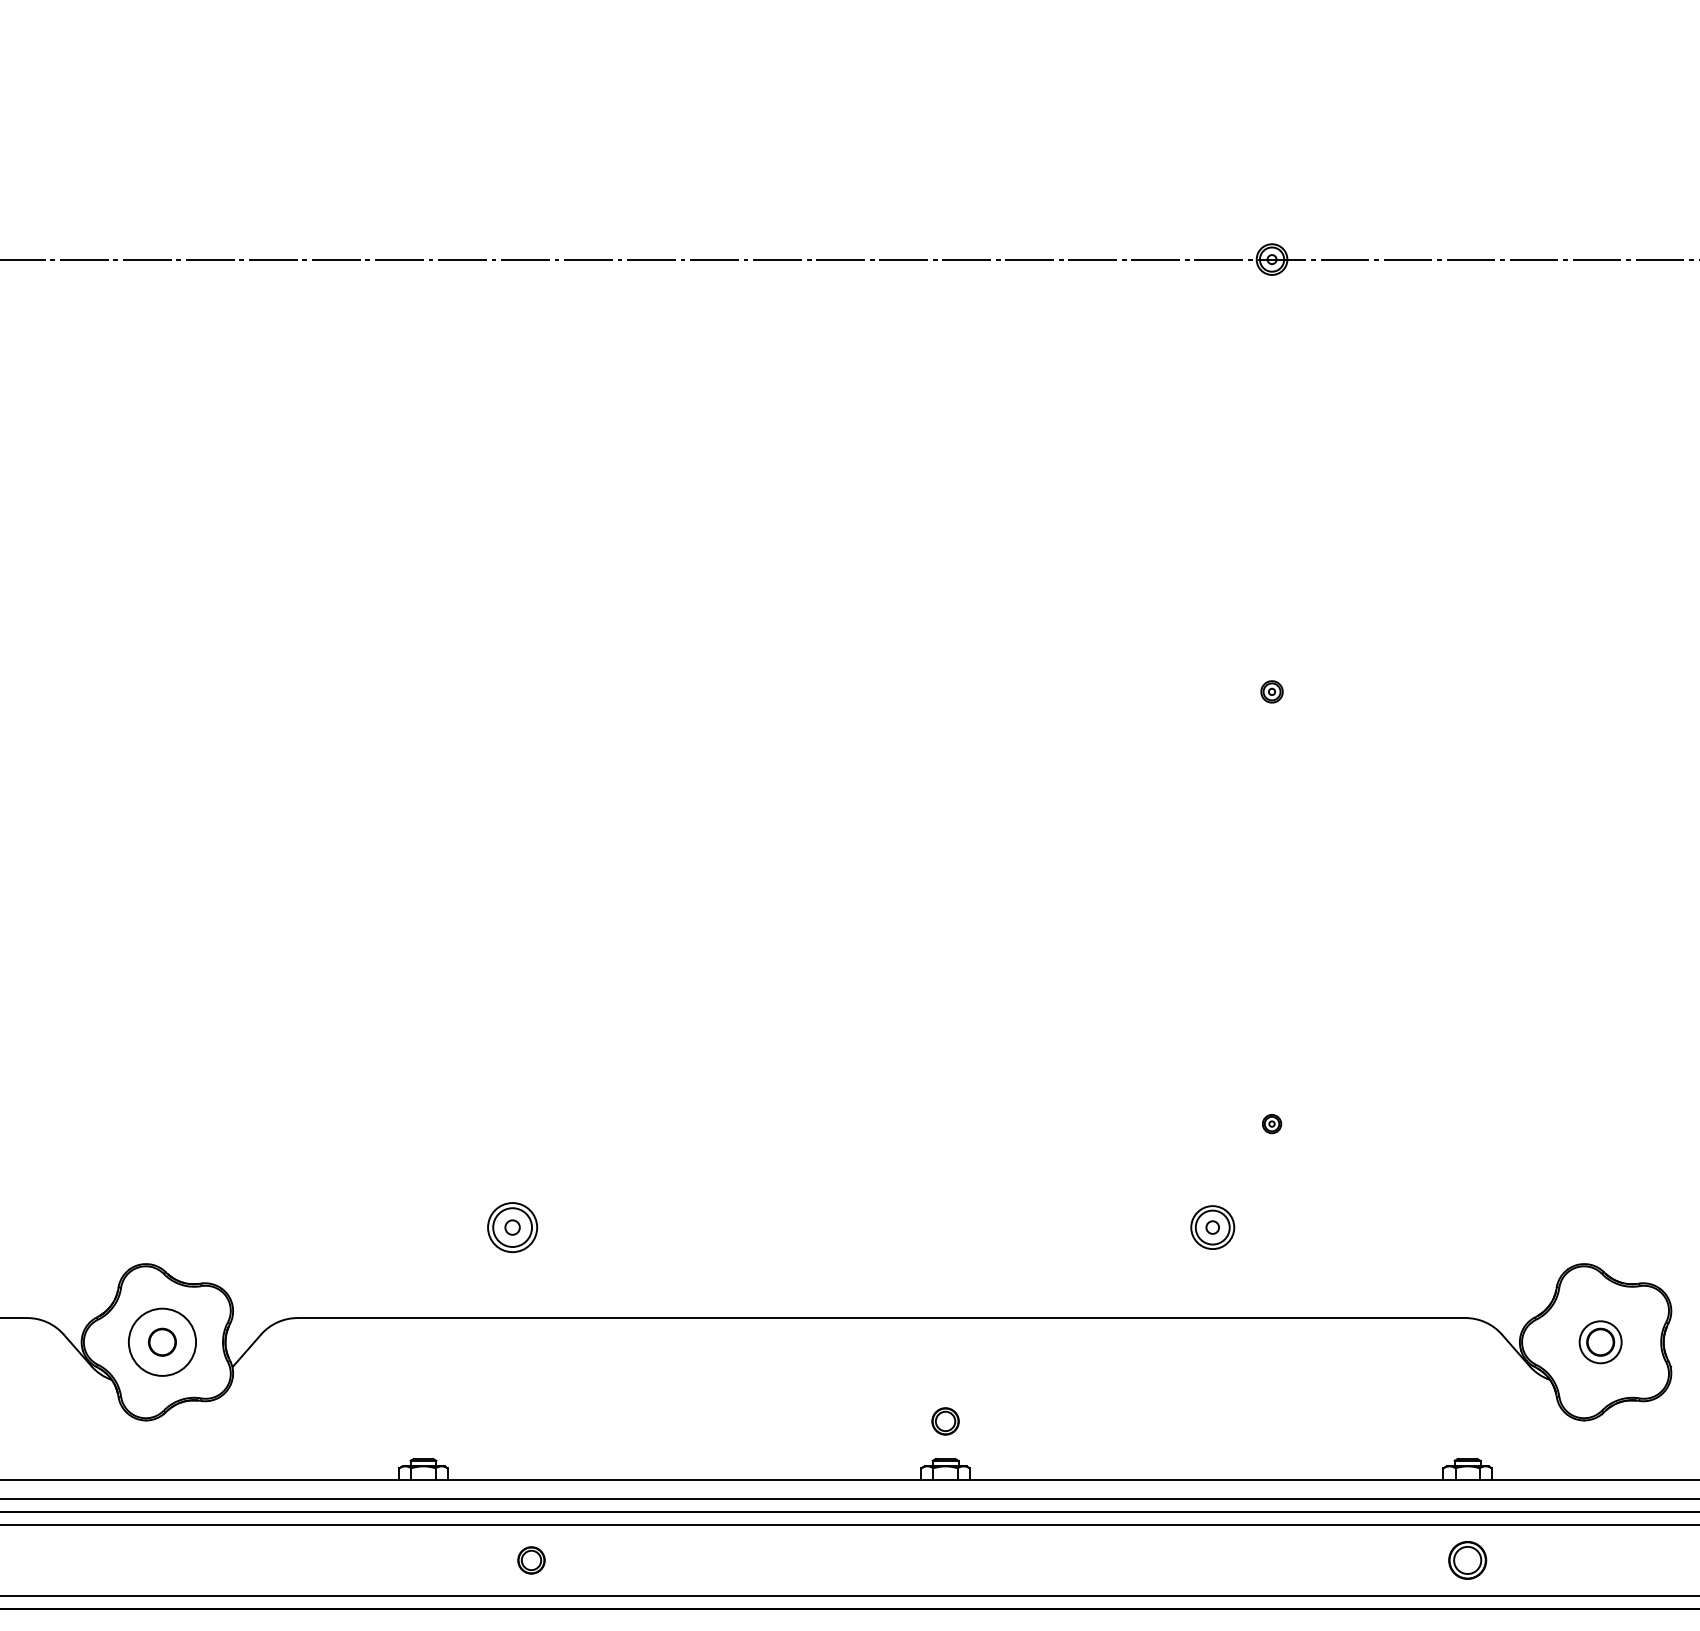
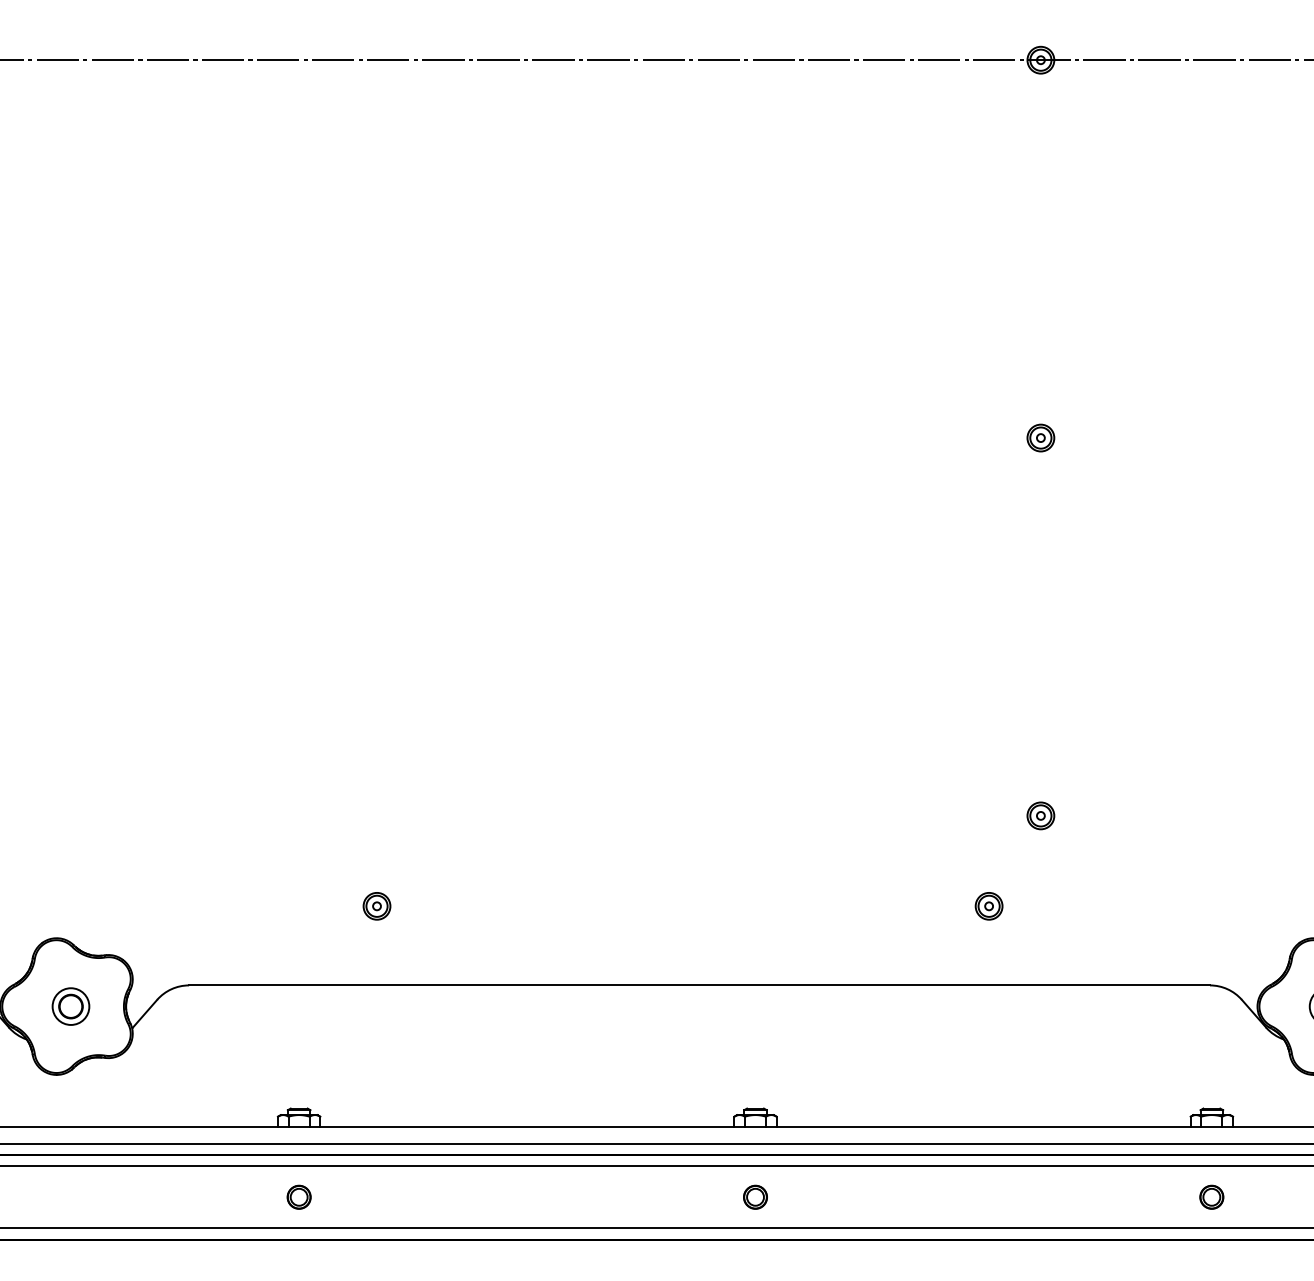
part: (1271, 691) -> (1040, 437), size x1.43
part: (1271, 1123) -> (1040, 815), size x1.67
part: (512, 1227) -> (376, 906), size x0.62
part: (1212, 1227) -> (988, 906), size x0.71
circle: (162, 1342) -> (71, 1006), size x0.62
part: (945, 1421) -> (755, 1197), moved
part: (531, 1560) -> (299, 1197), moved
part: (1467, 1560) -> (1211, 1197), size x0.71

